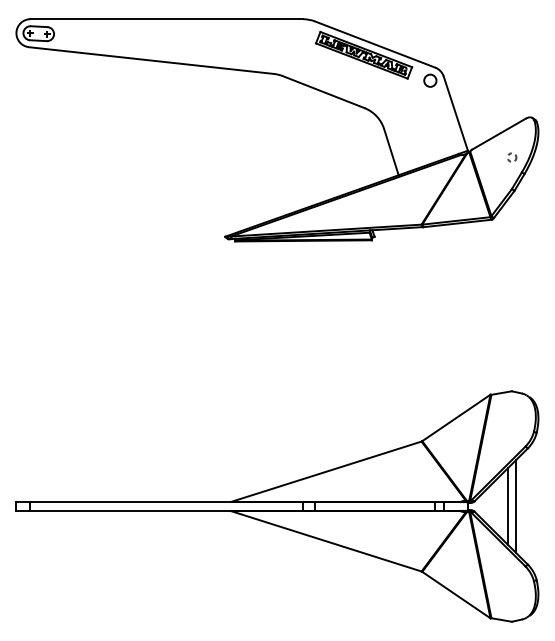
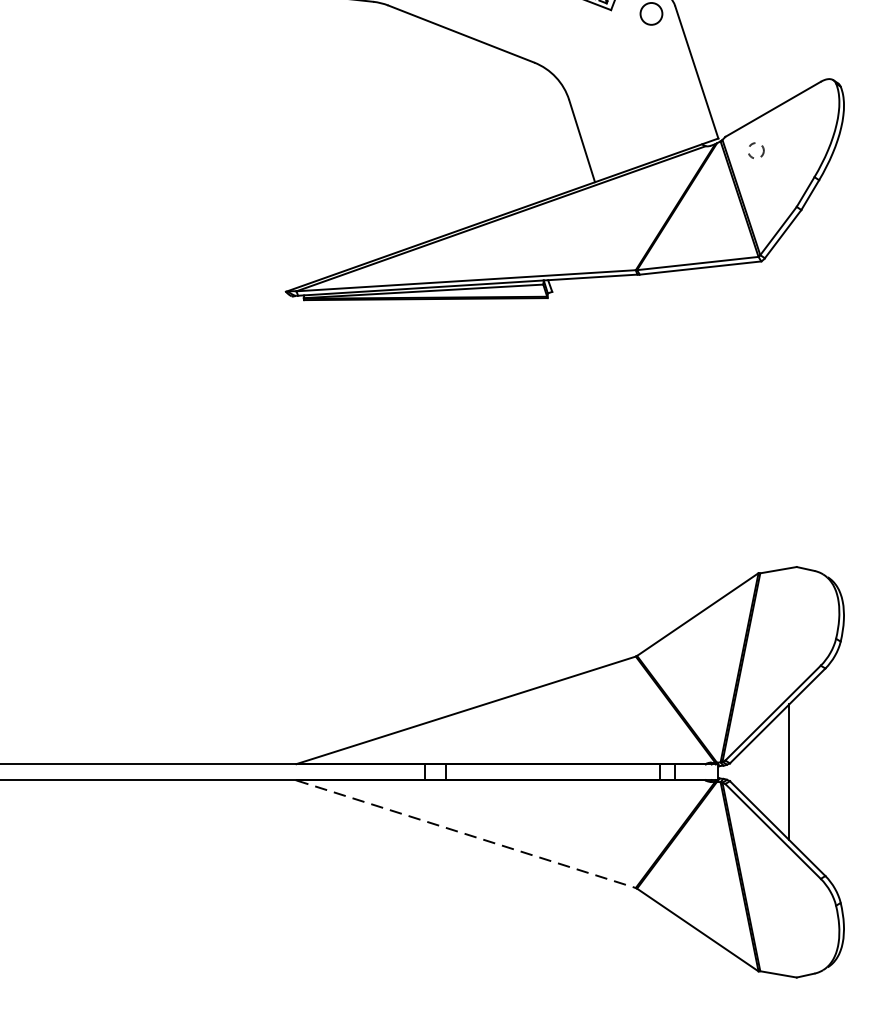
circle: (512, 157) -> (756, 150), moved
line: (516, 506) -> (804, 772), removed
line: (326, 541) -> (466, 834), solid -> dashed

